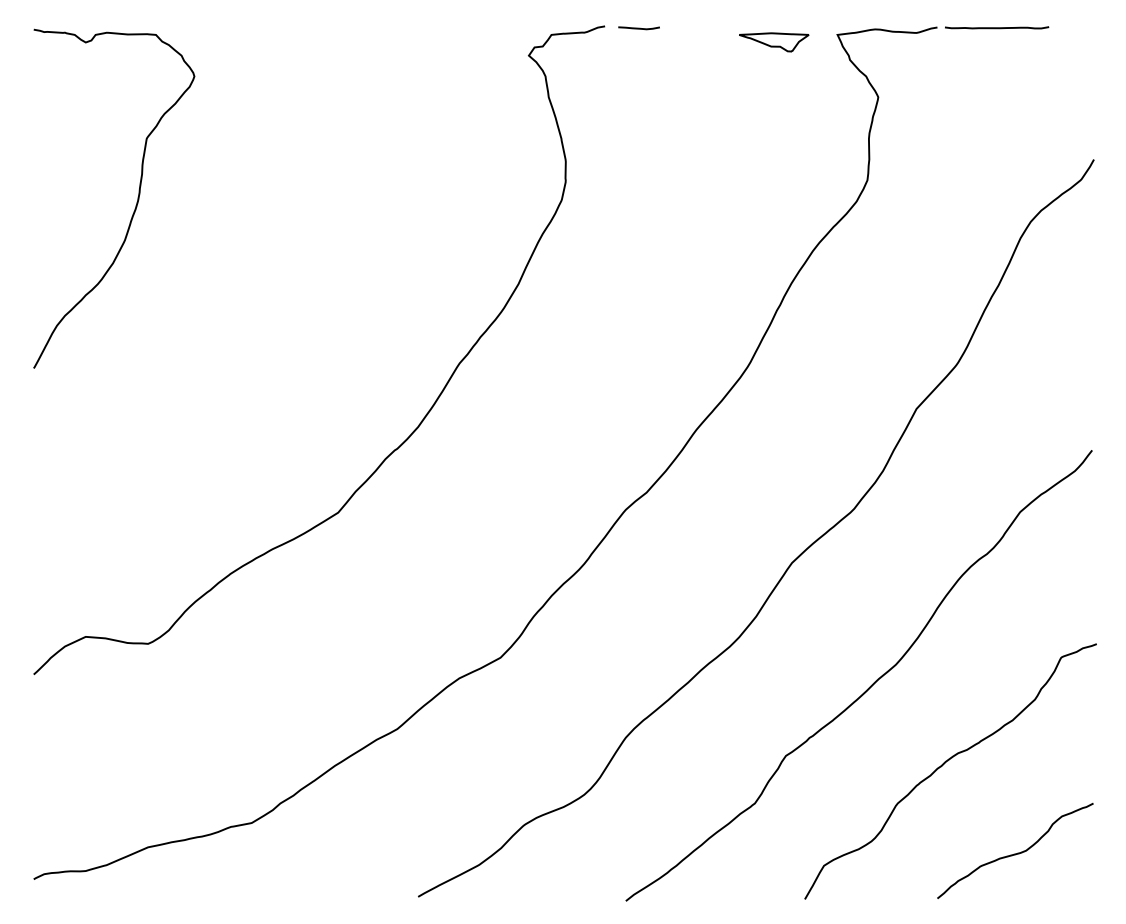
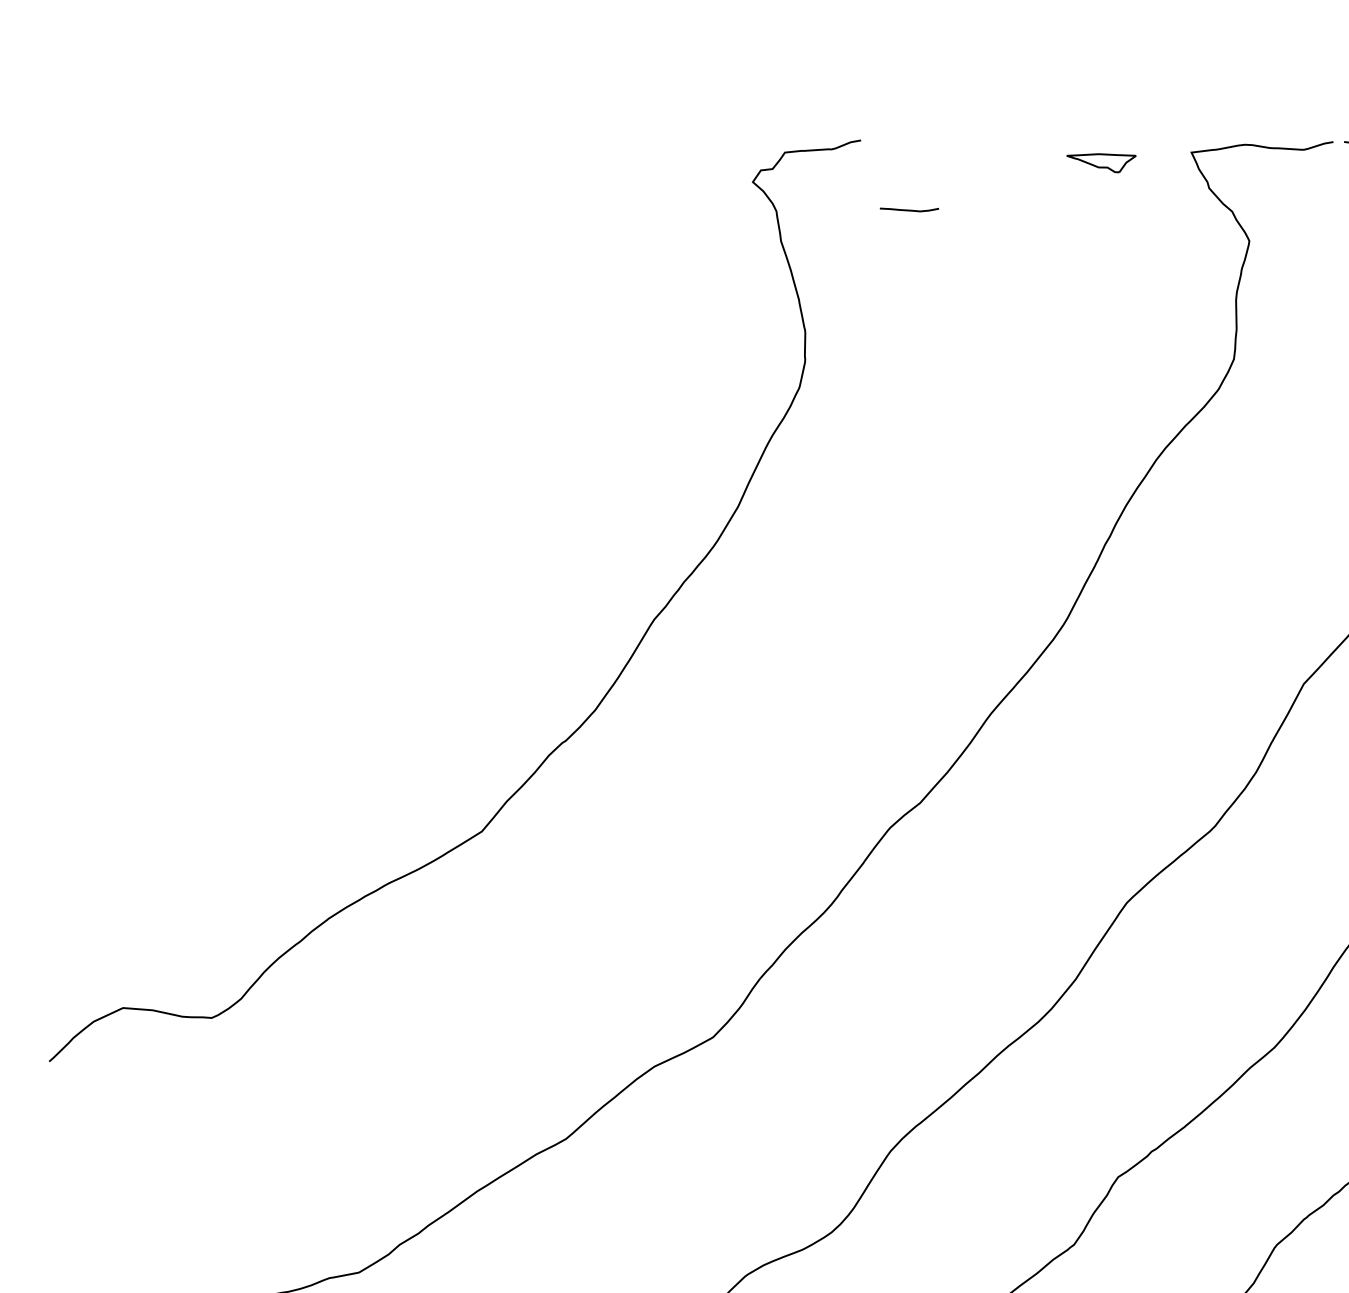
curve: (638, 28) -> (908, 210), moved
part: (774, 42) -> (1101, 163), size x0.7
curve: (135, 205) -> (193, 395), removed

